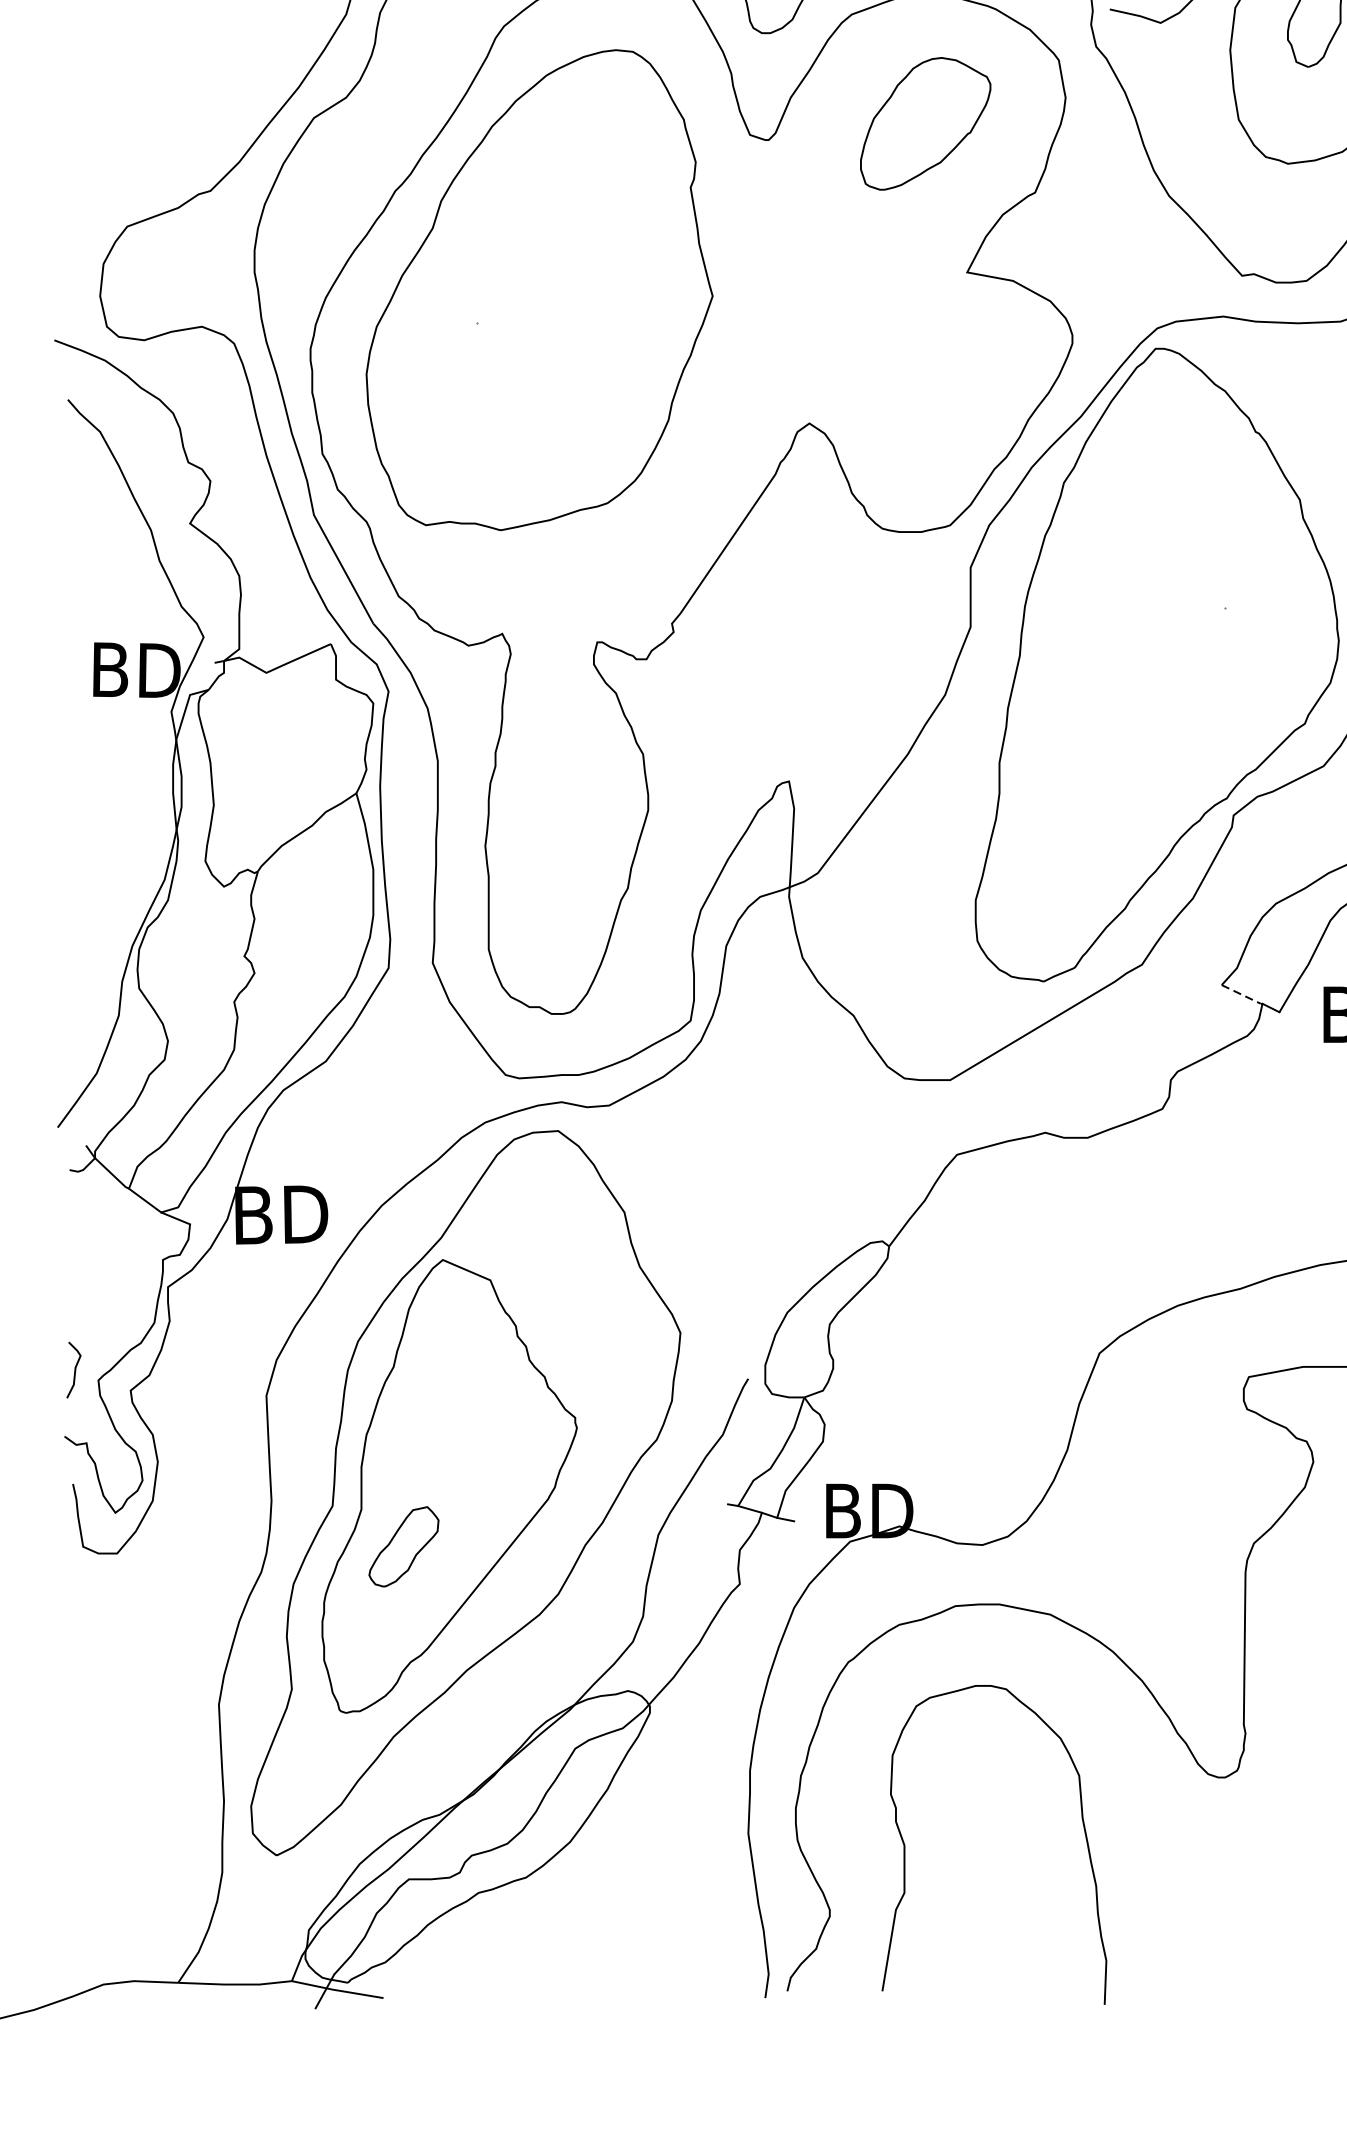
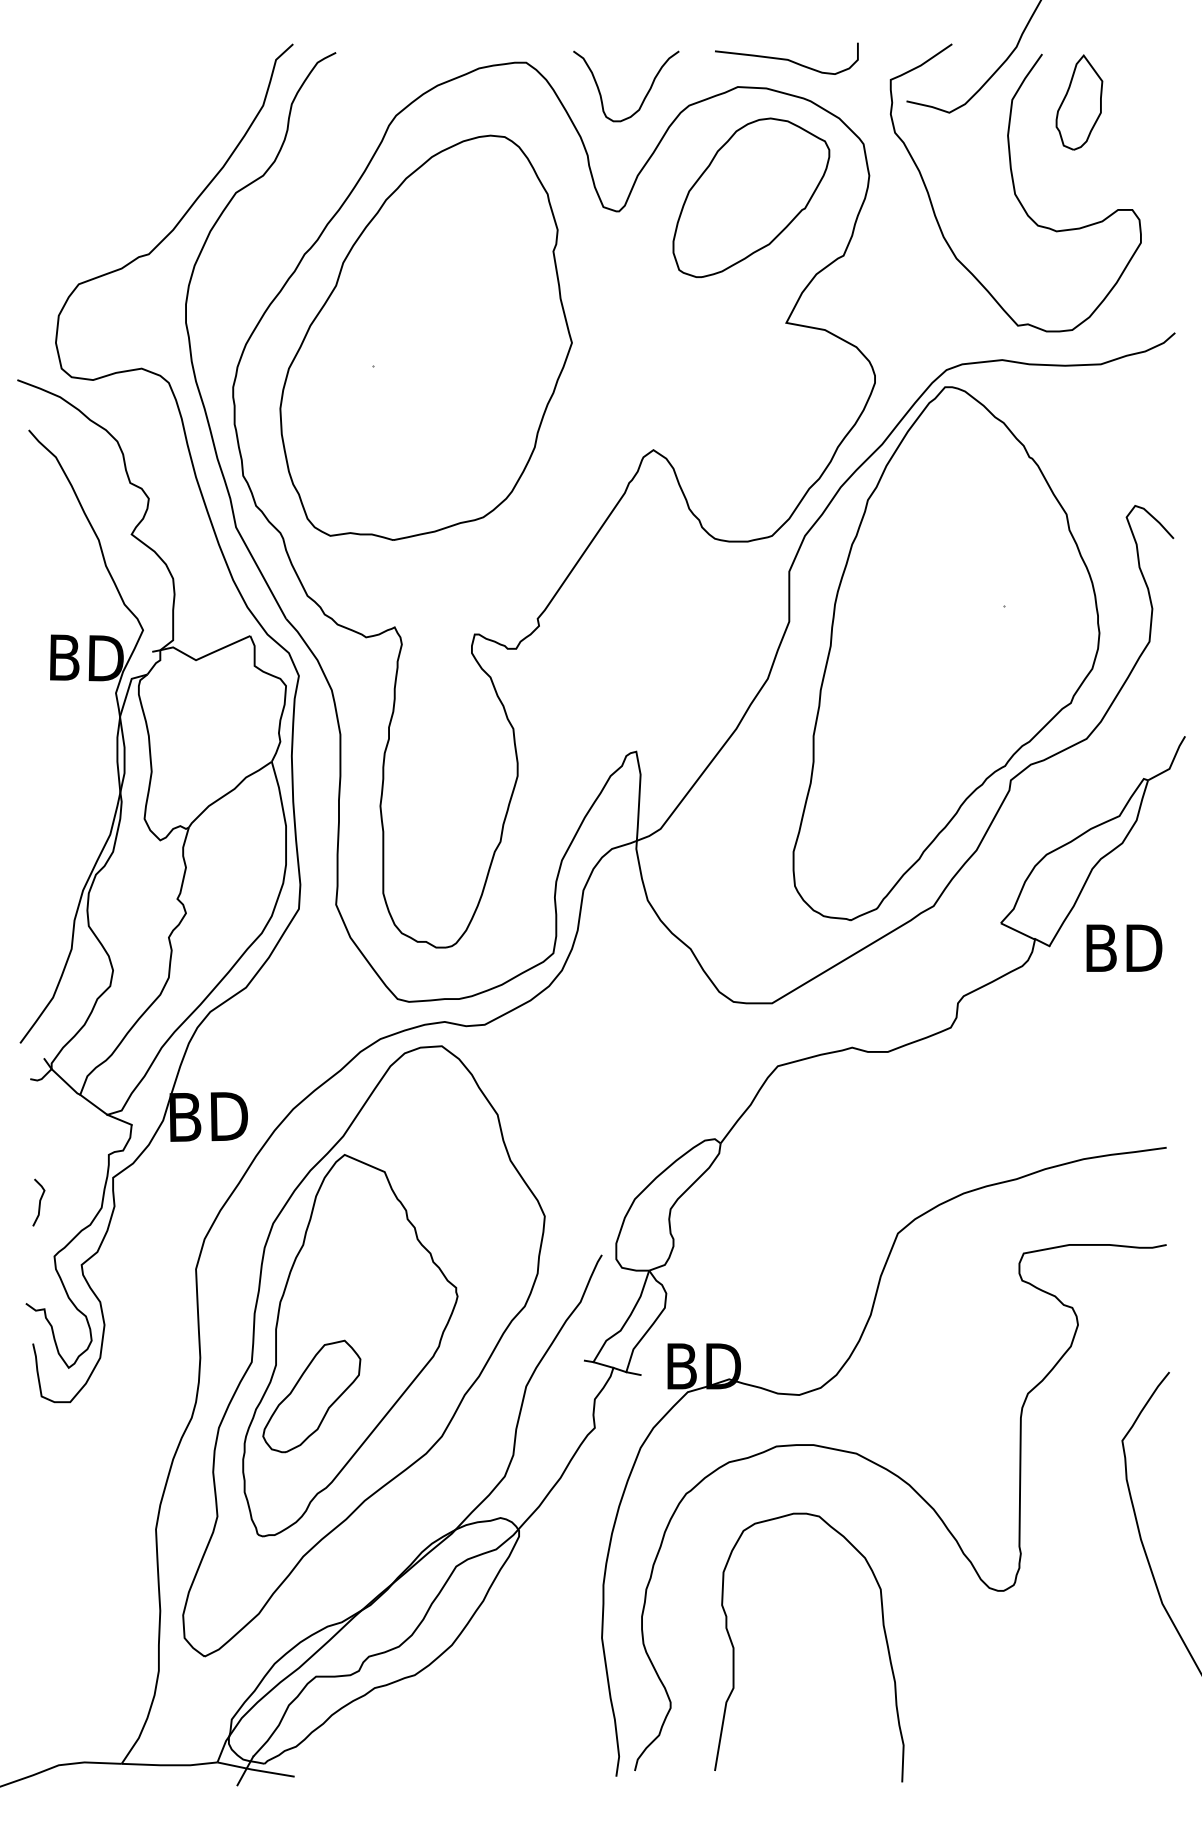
part: (925, 123) -> (751, 197), size x1.43
line: (1242, 994) -> (1018, 931), dashed -> solid
curve: (74, 1369) -> (39, 1202), moved
part: (403, 1546) -> (311, 1396), size x1.67

